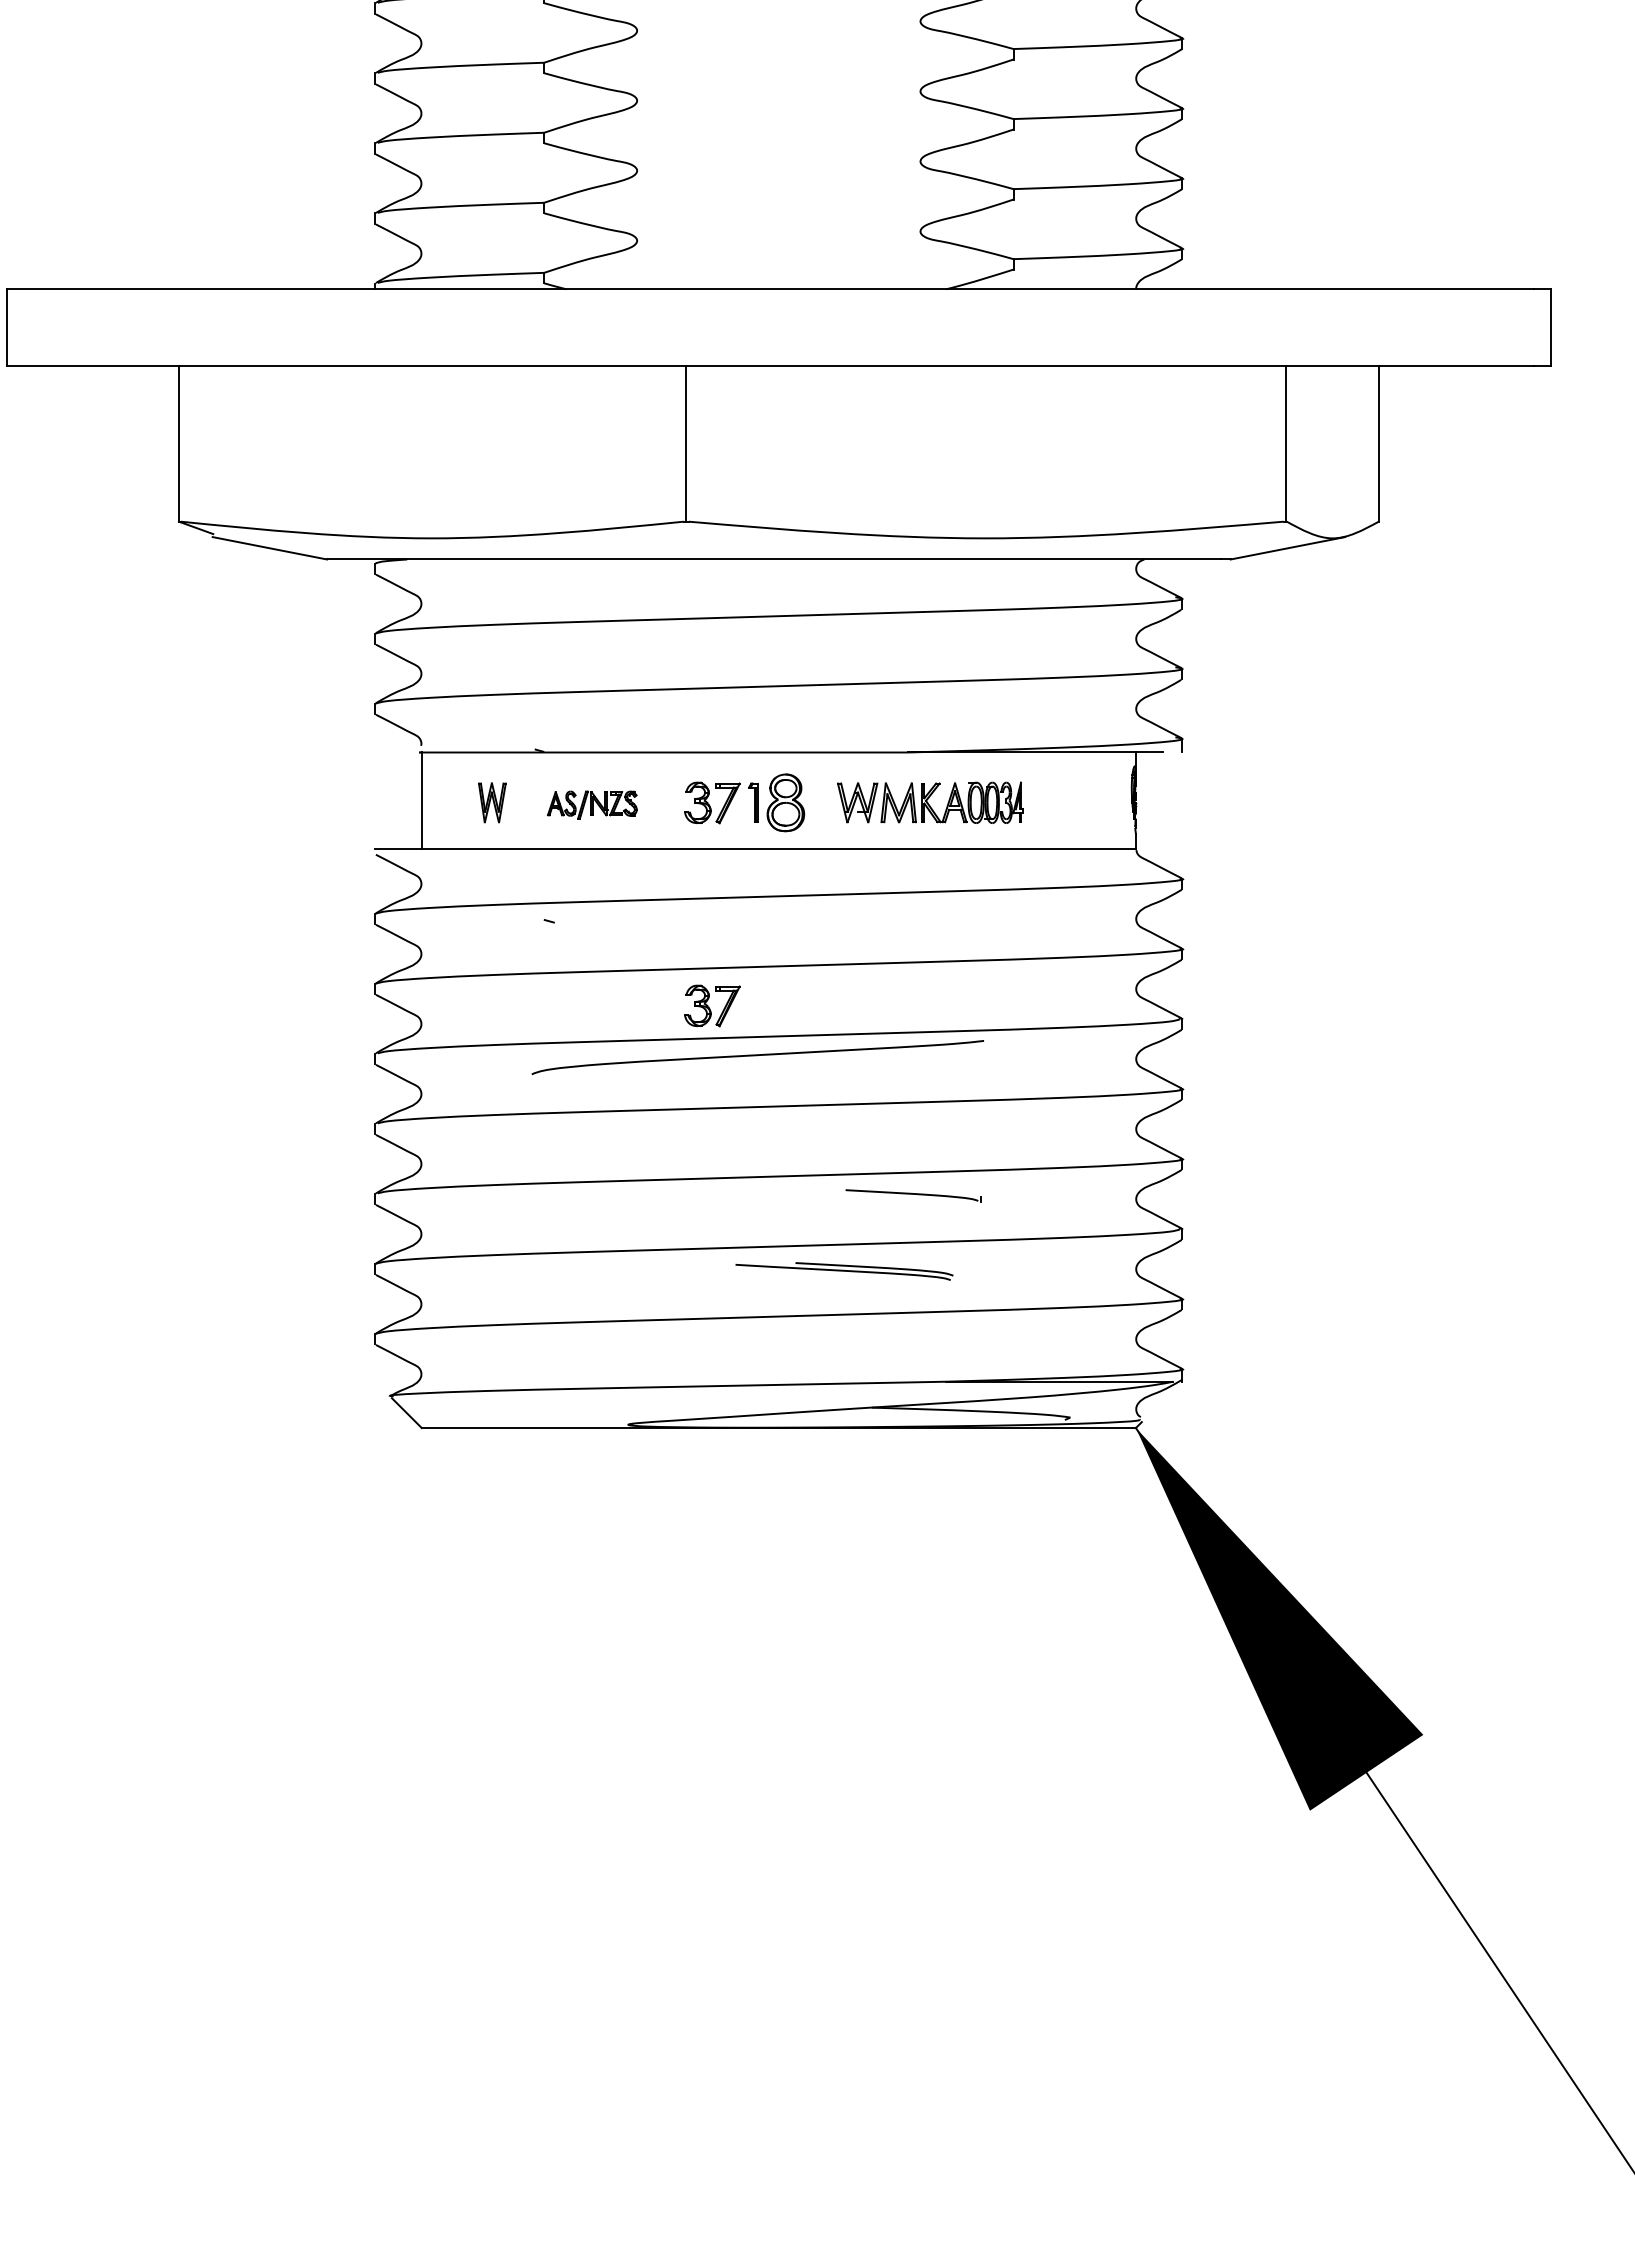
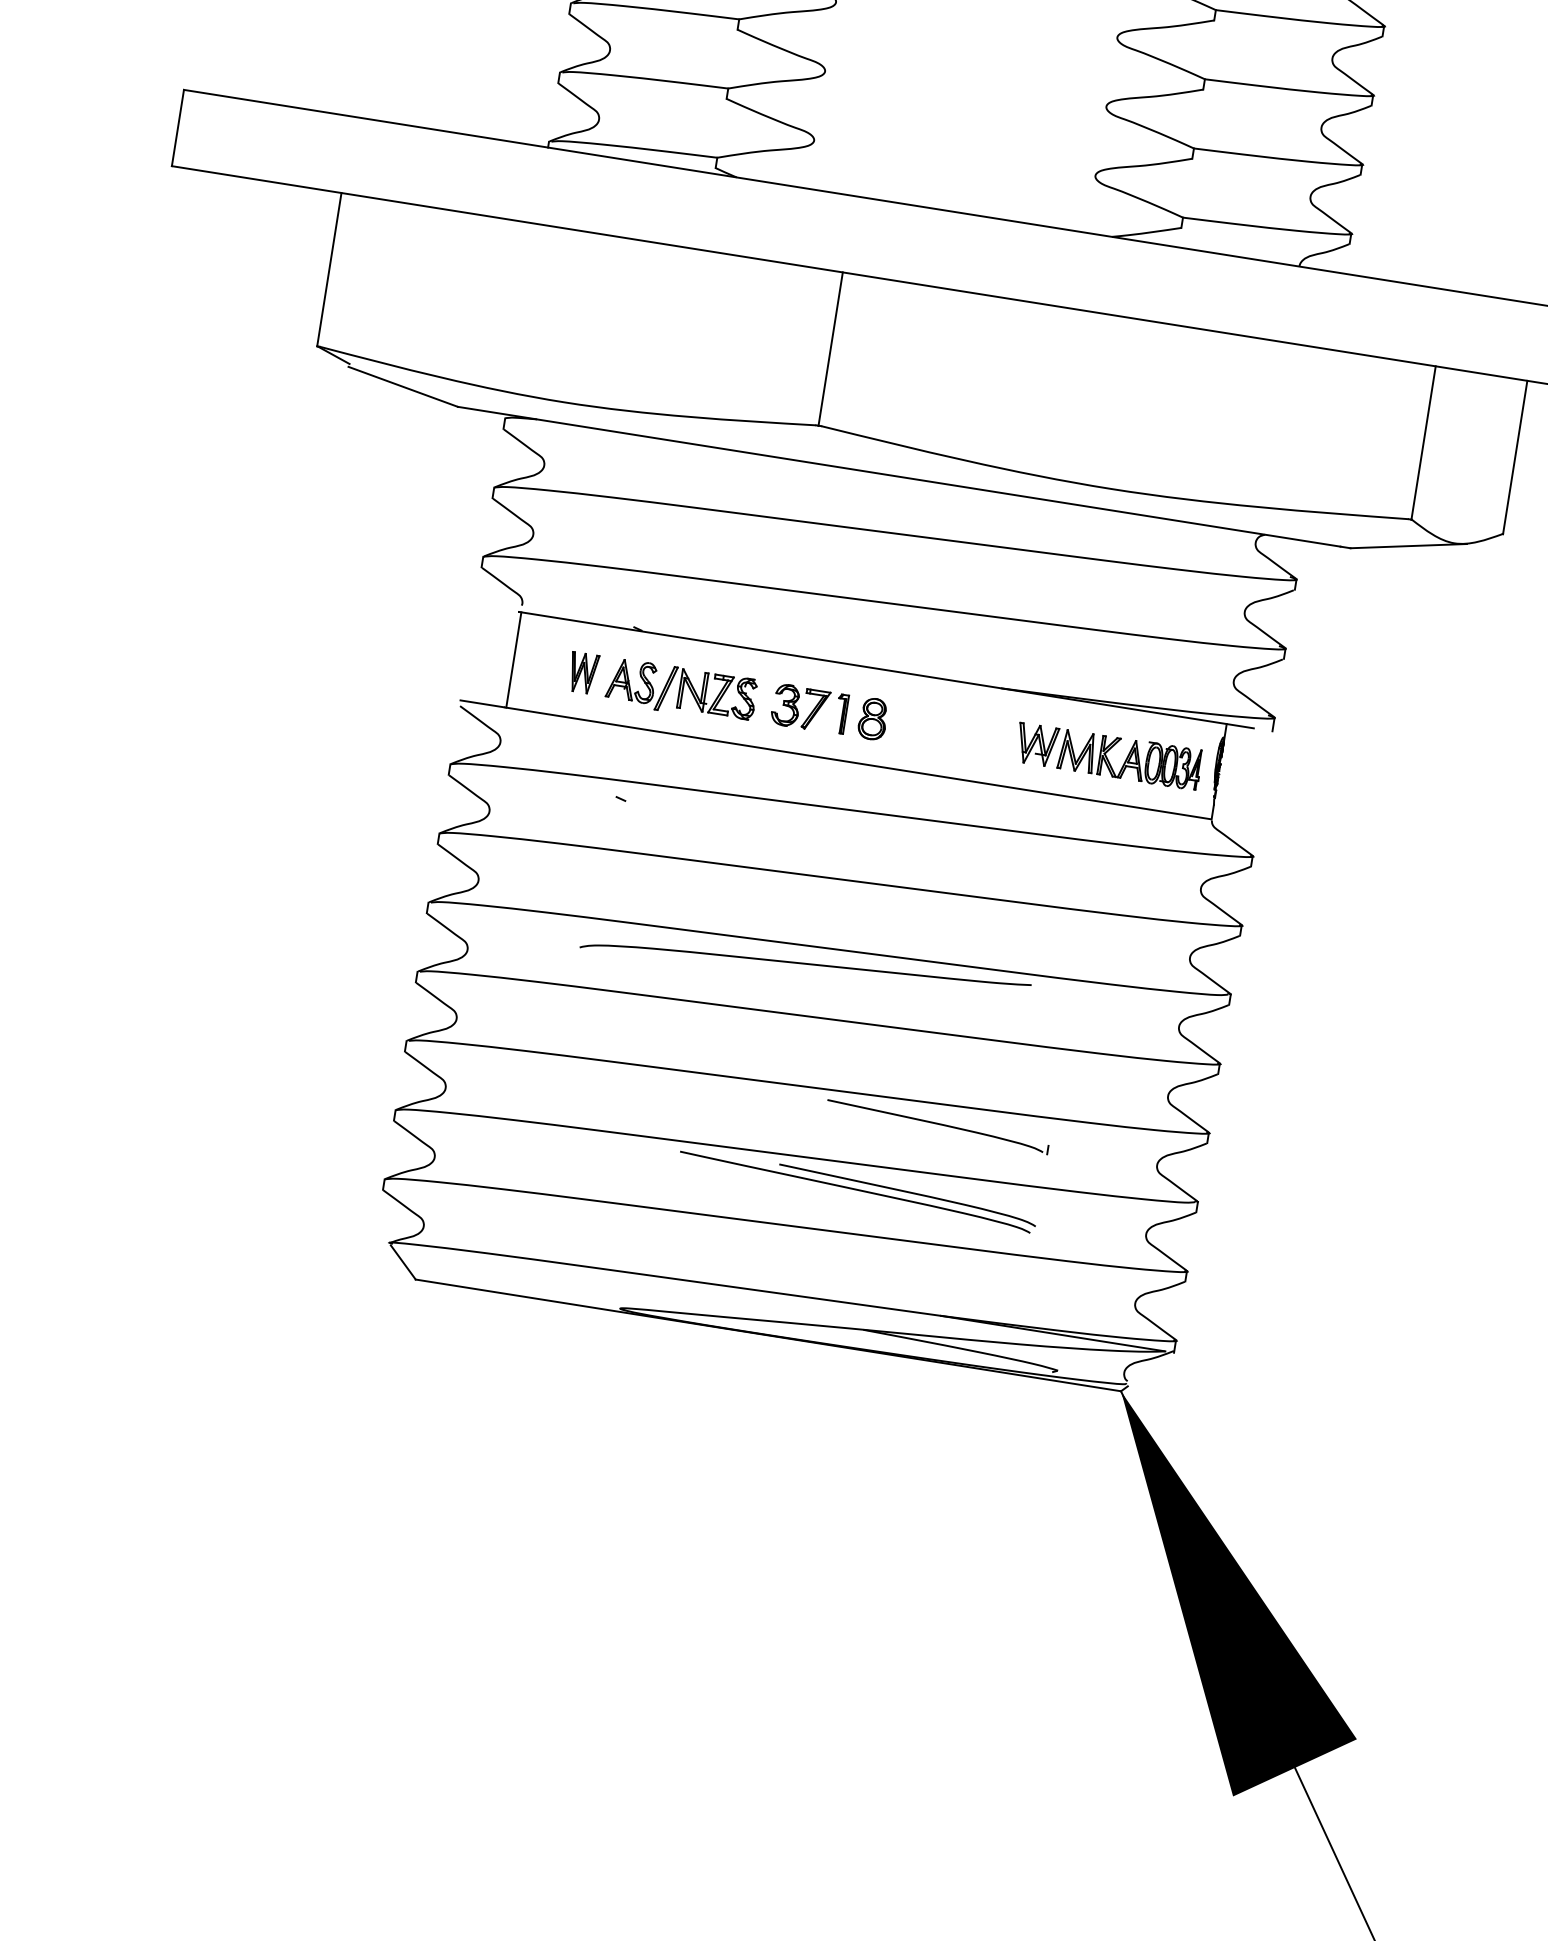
part: (785, 802) -> (872, 718), size x0.71
part: (930, 802) -> (1108, 756), moved
part: (592, 804) -> (681, 690), size x1.67
part: (712, 1005) -> (768, 907), removed
part: (913, 1195) -> (937, 1126), size x1.67
part: (844, 1271) -> (857, 1191), size x1.67

